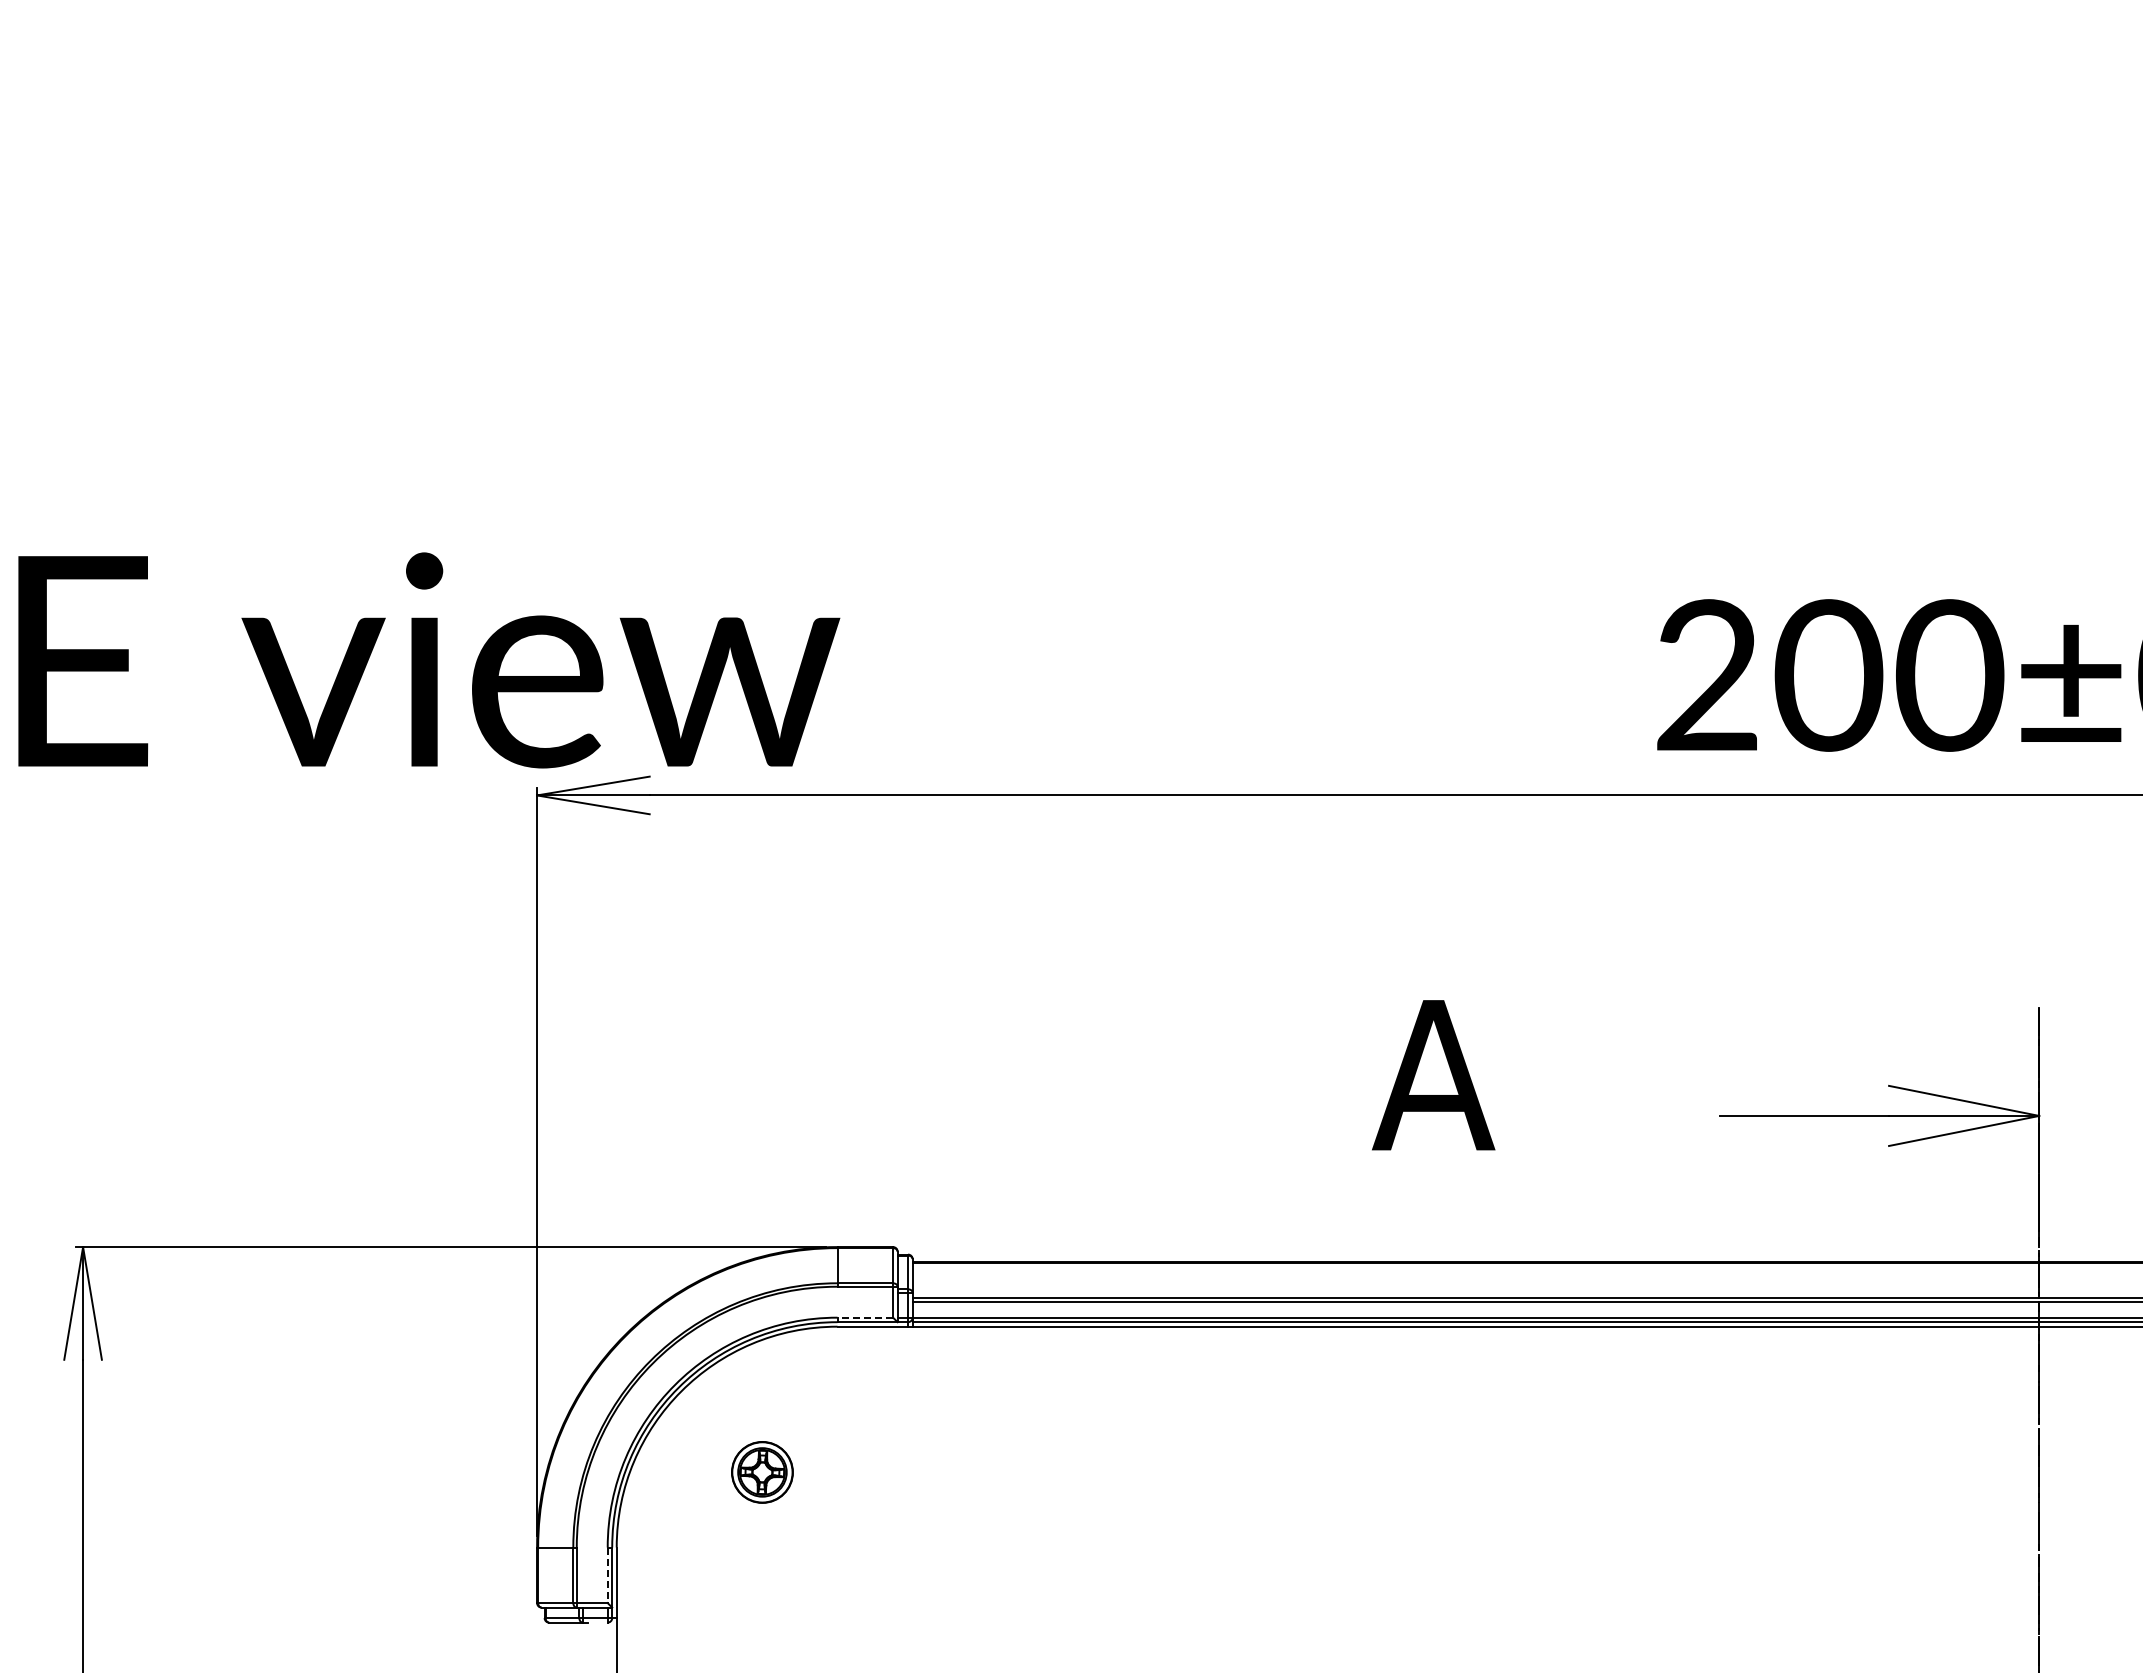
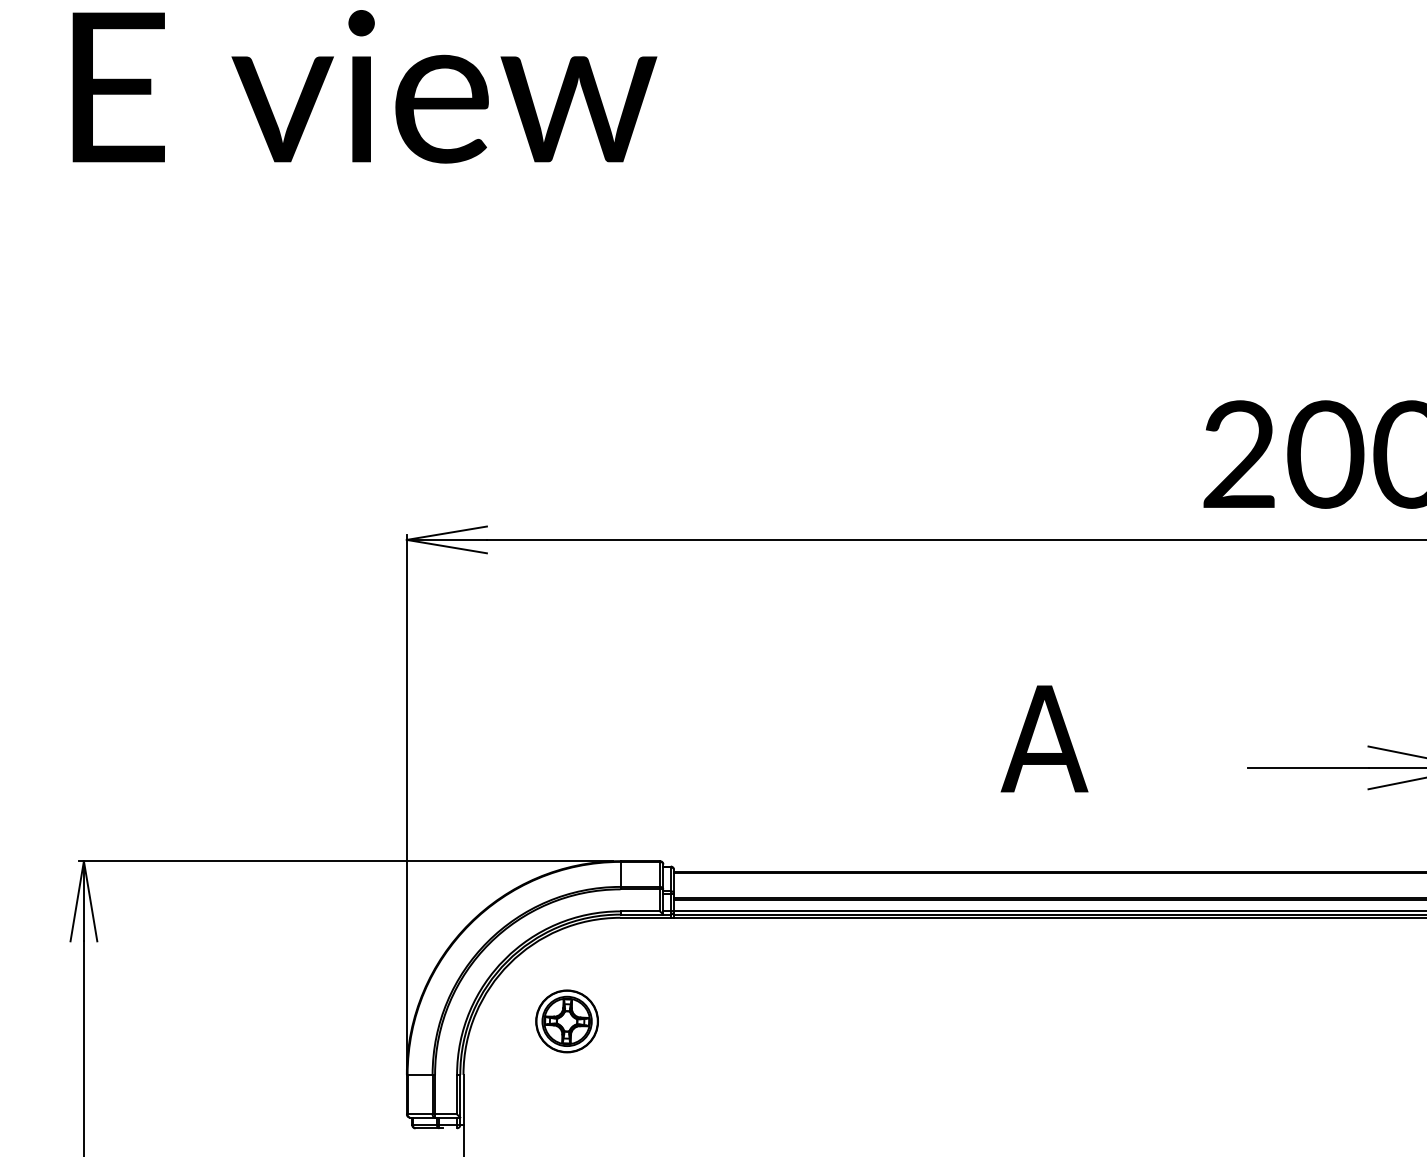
text: (429, 660) -> (365, 86), moved
line: (865, 1317) -> (640, 911), dashed -> solid
part: (762, 1472) -> (567, 1021), size x1.43
line: (607, 1575) -> (456, 1094), dashed -> solid

